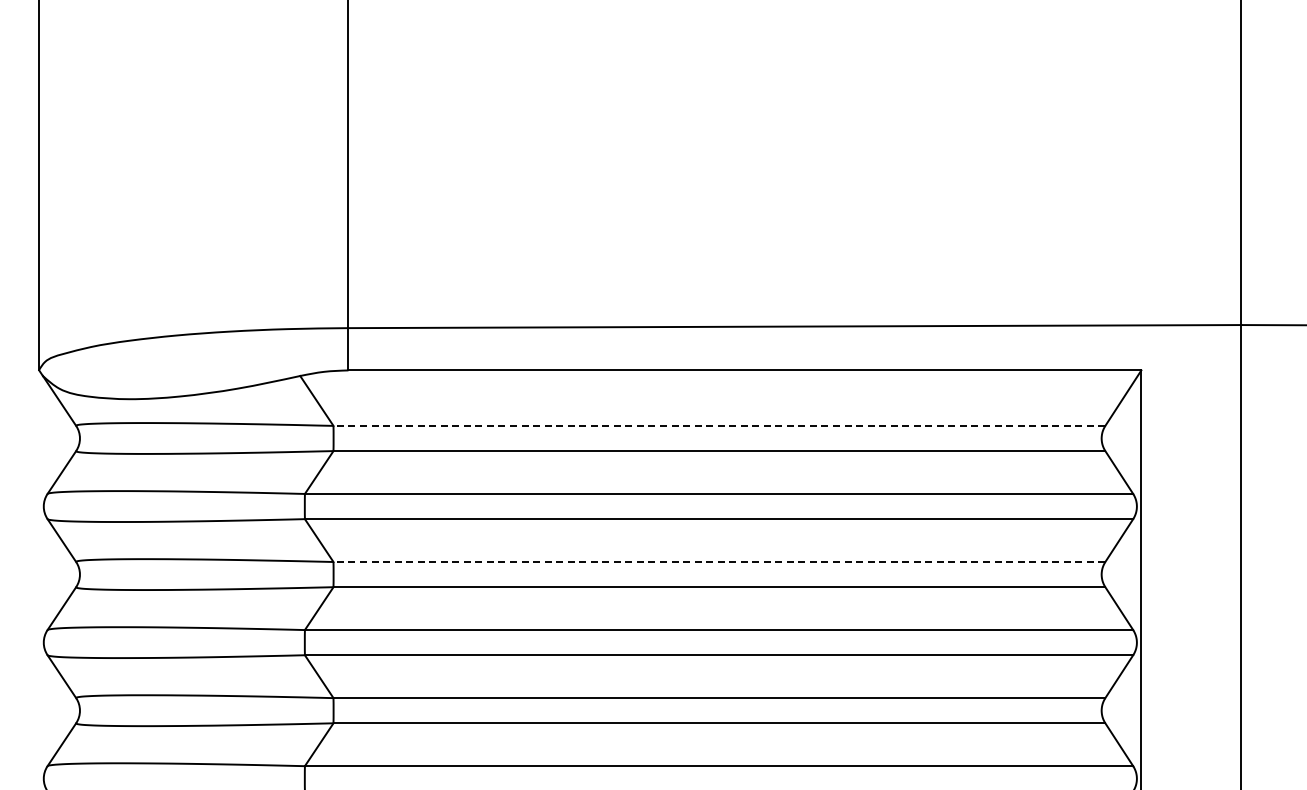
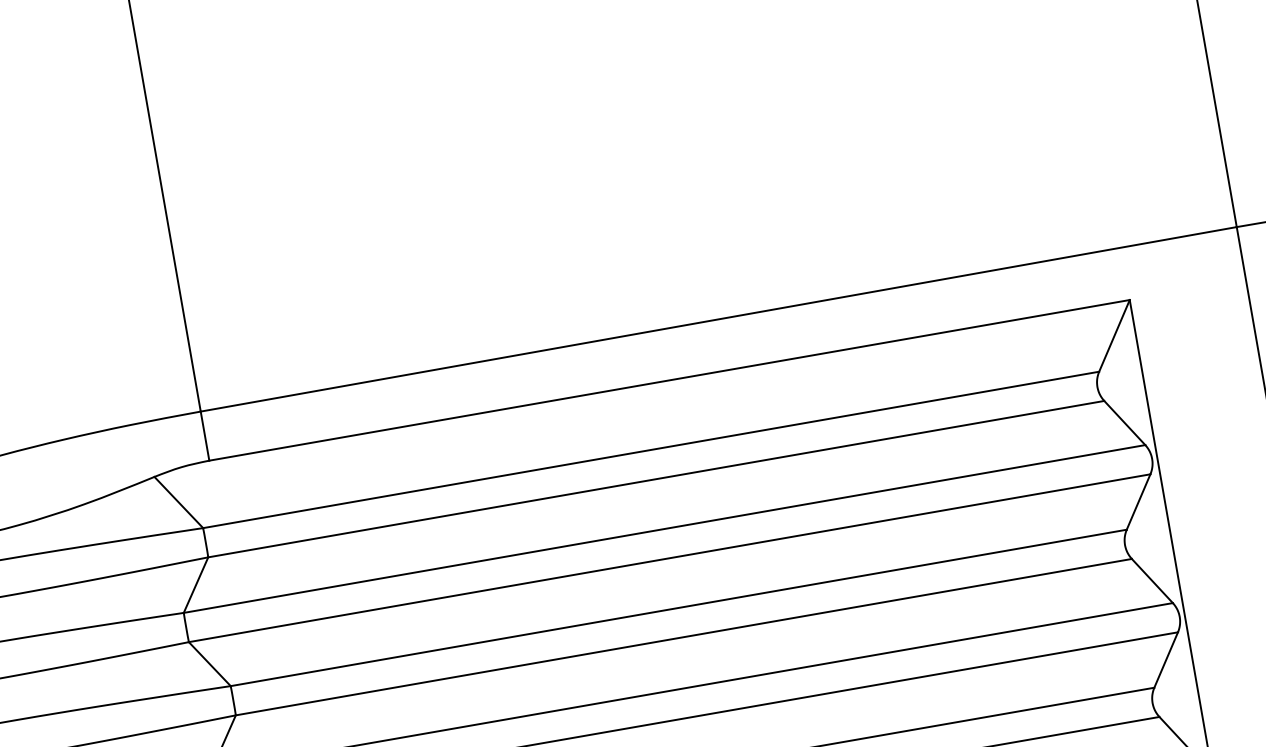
line: (719, 425) -> (651, 449), dashed -> solid
line: (719, 562) -> (678, 608), dashed -> solid

